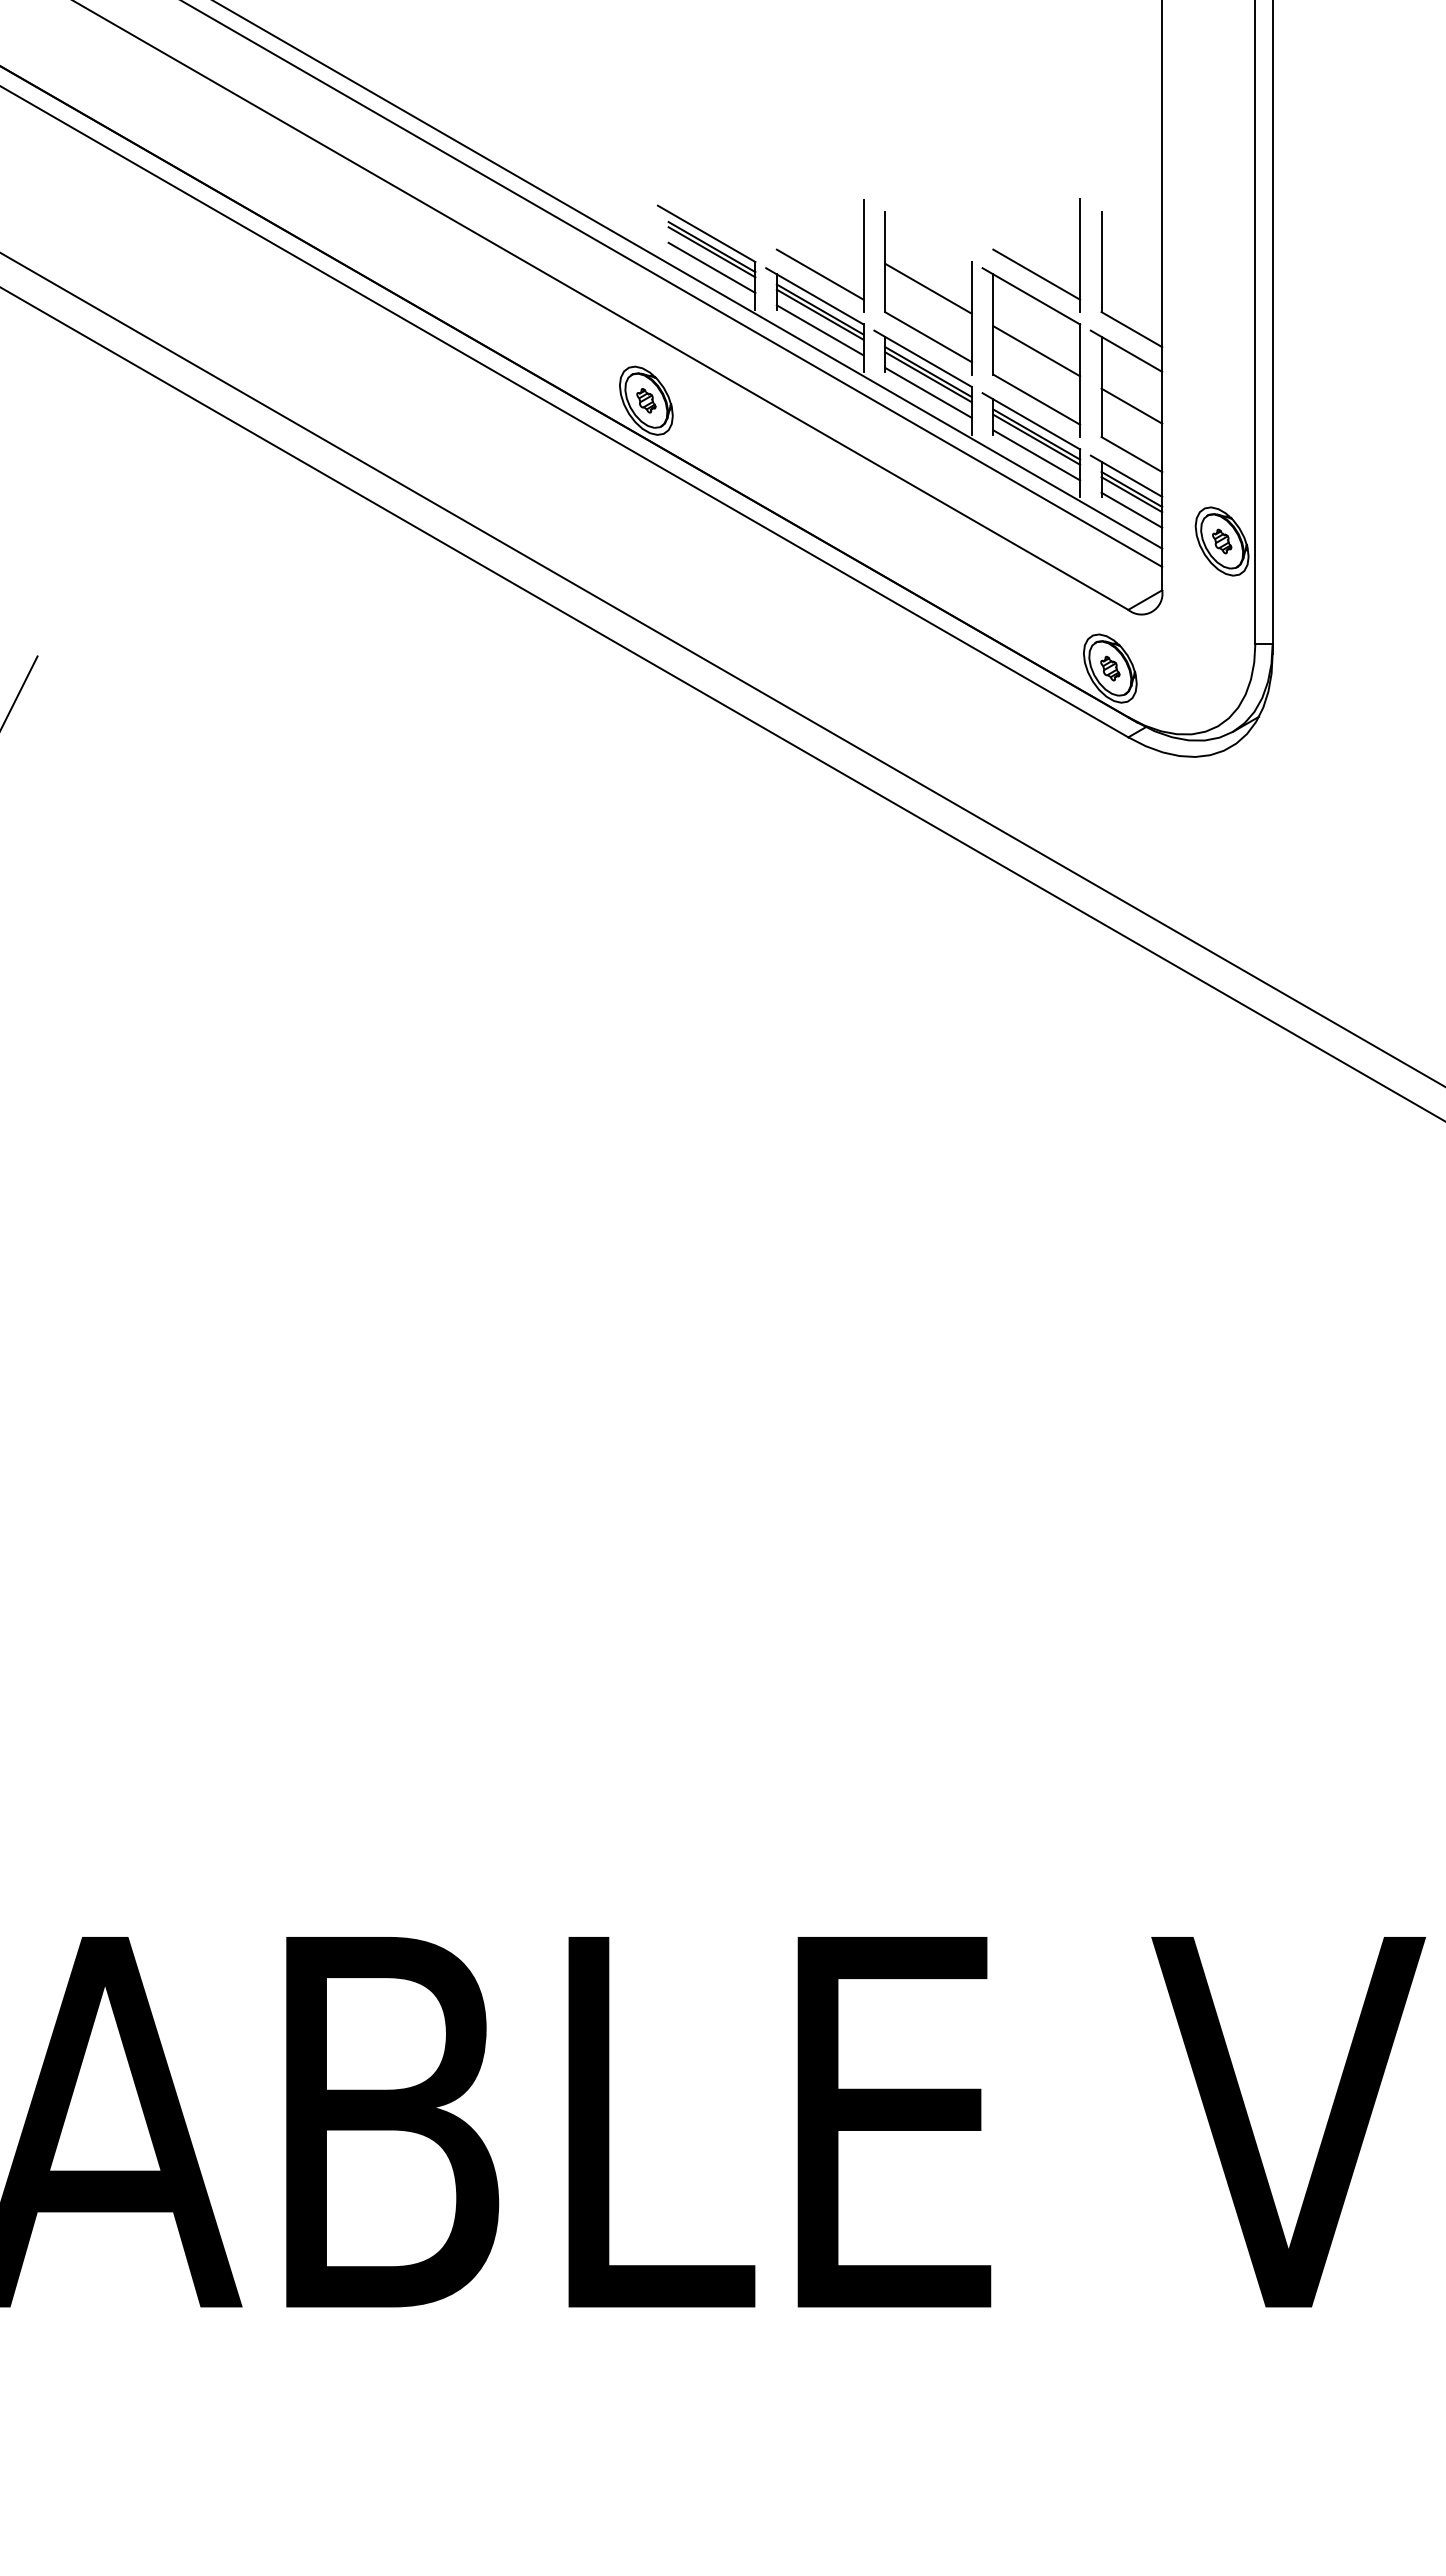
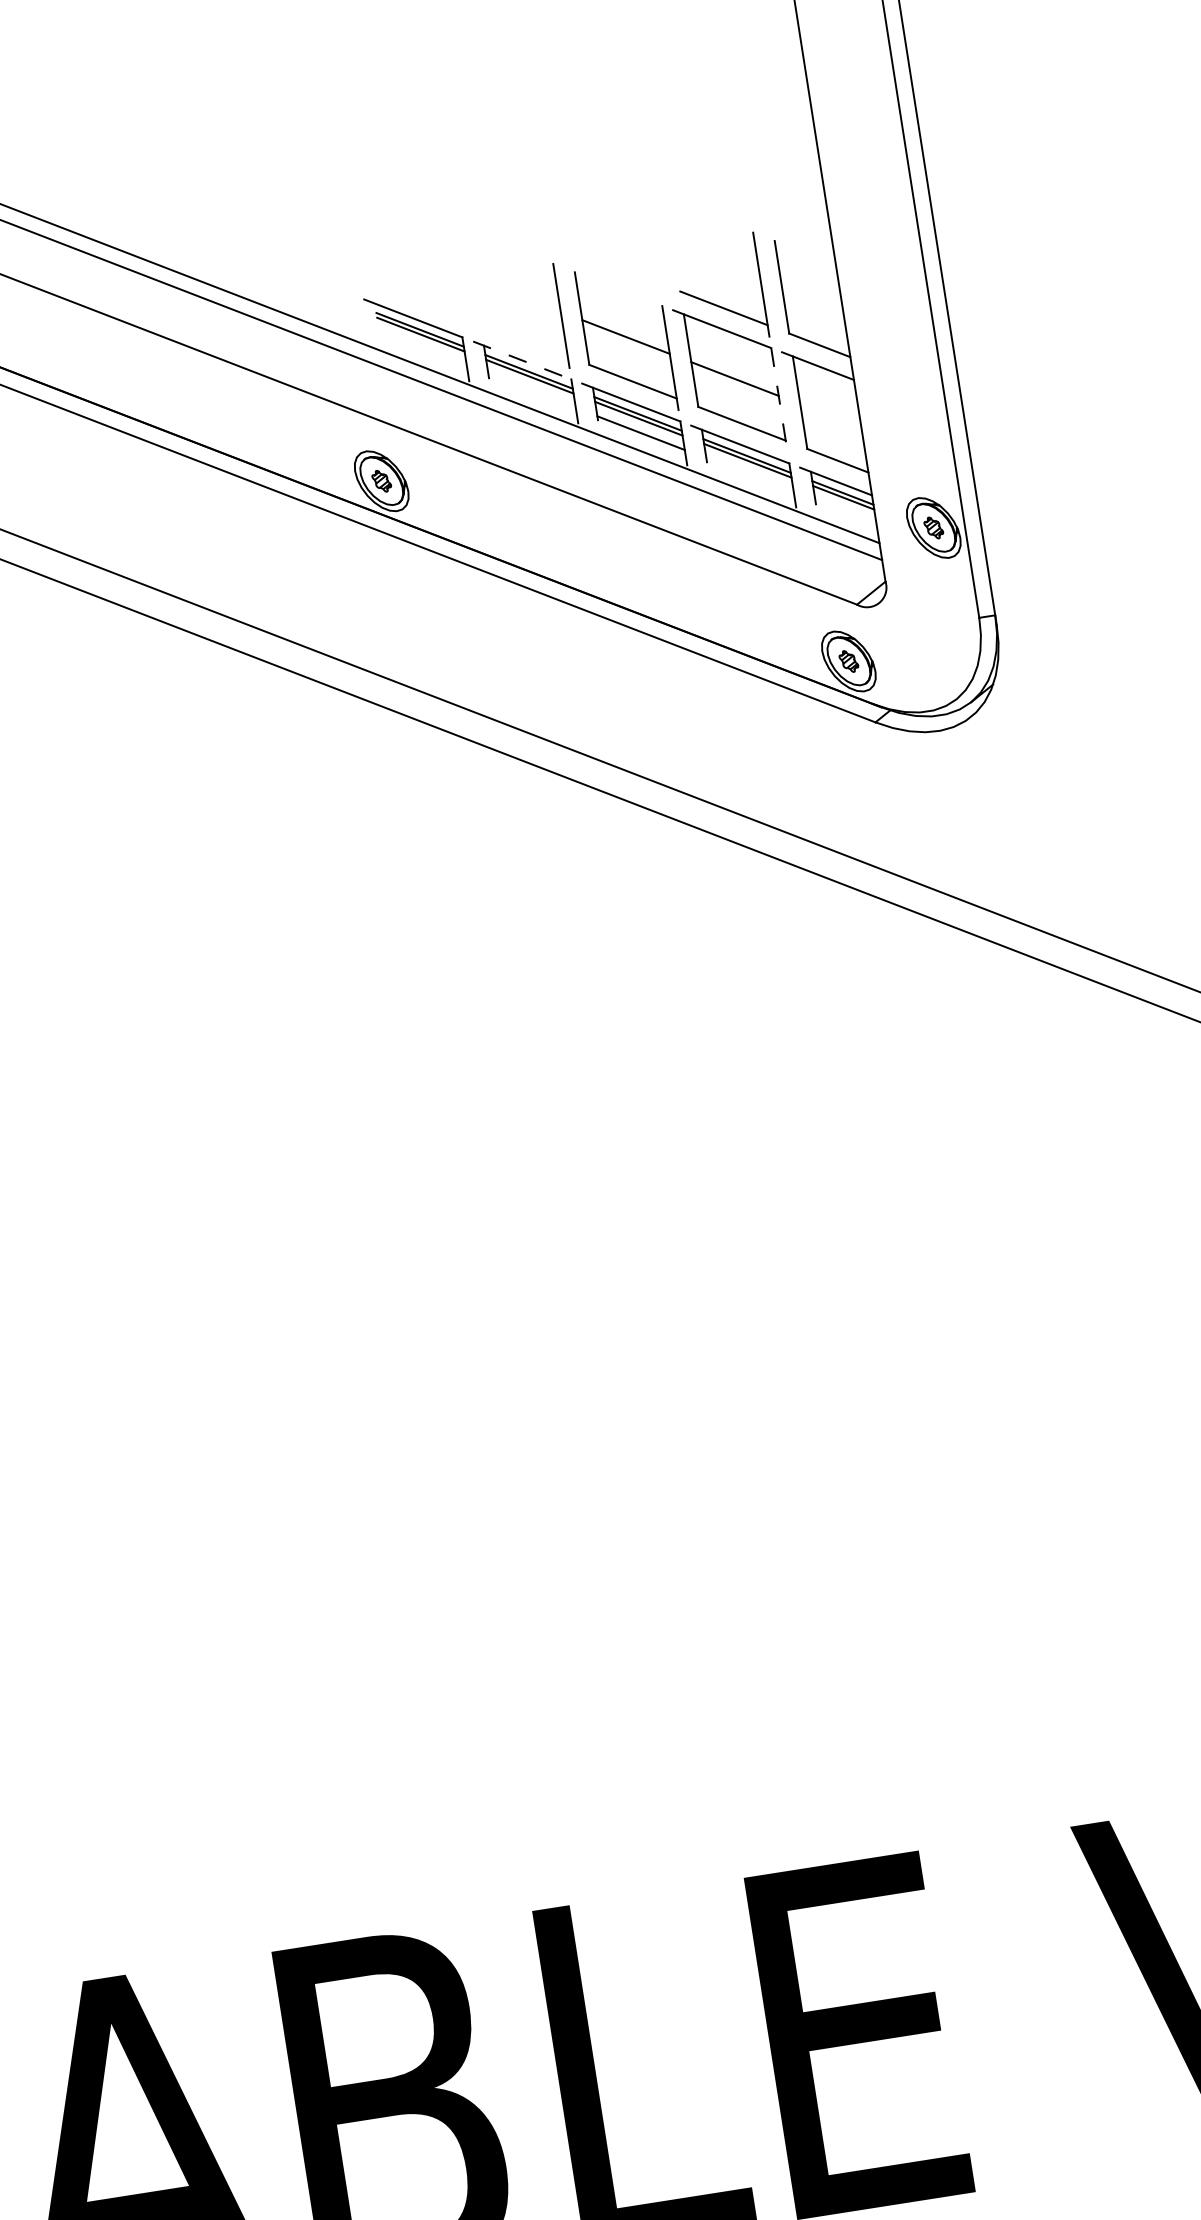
line: (711, 267) -> (422, 348), removed
line: (819, 274) -> (523, 339), removed
line: (815, 296) -> (522, 360), solid -> dashed
line: (819, 330) -> (531, 391), removed
line: (1080, 381) -> (779, 400), solid -> dashed
line: (1131, 405) -> (830, 415), removed
line: (1036, 455) -> (749, 475), removed
line: (1131, 509) -> (845, 511), removed

